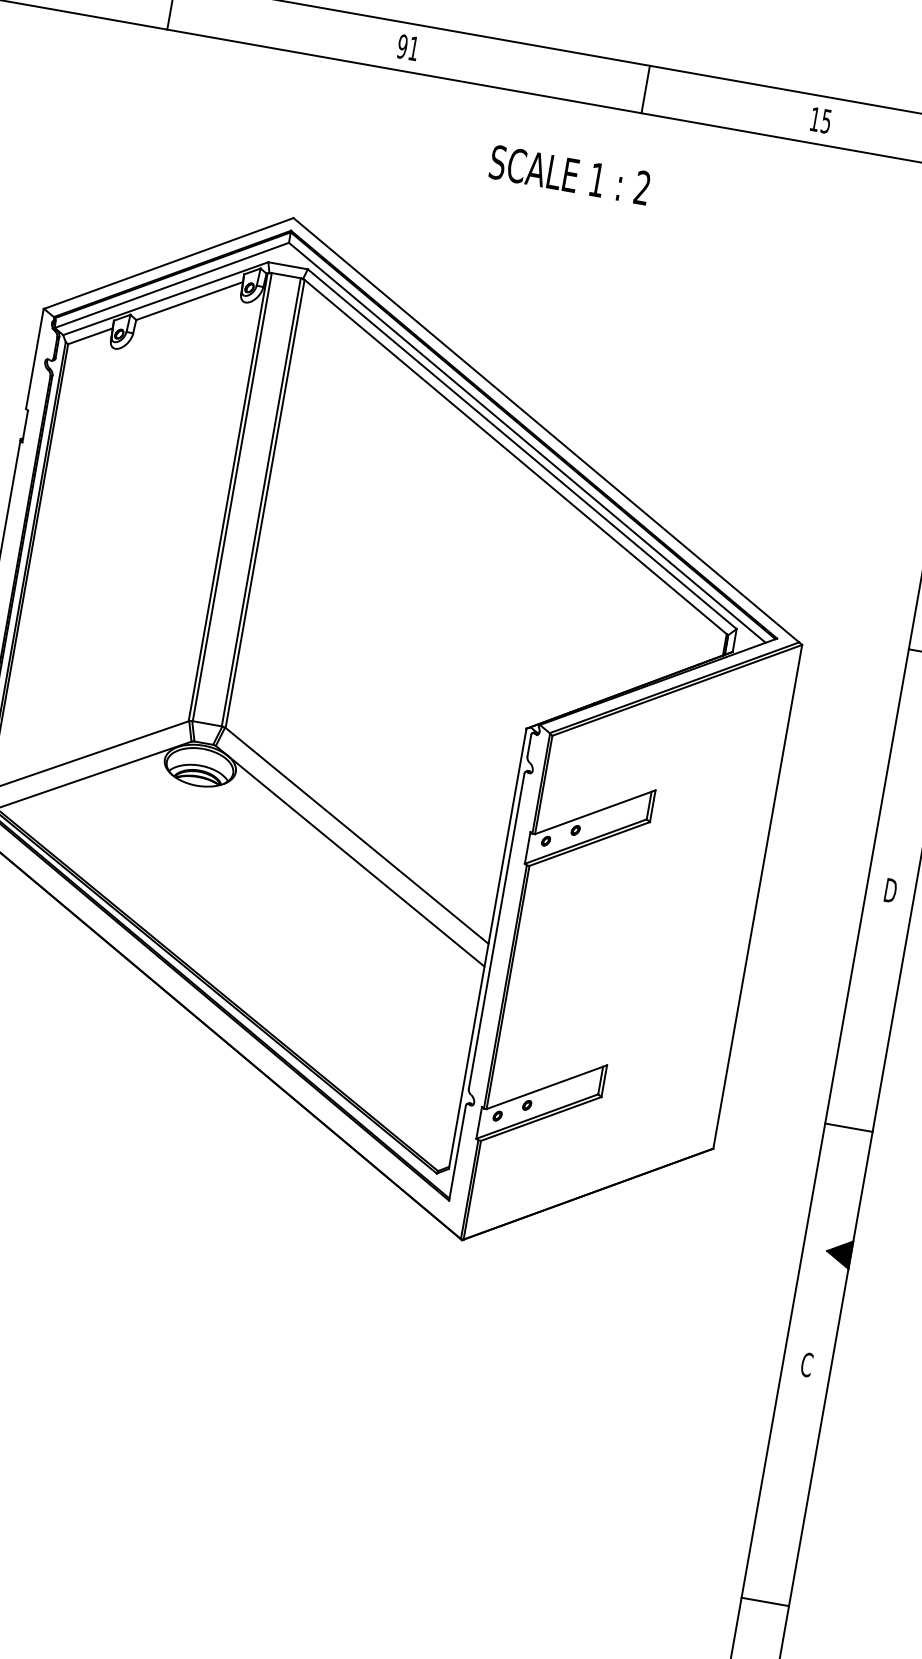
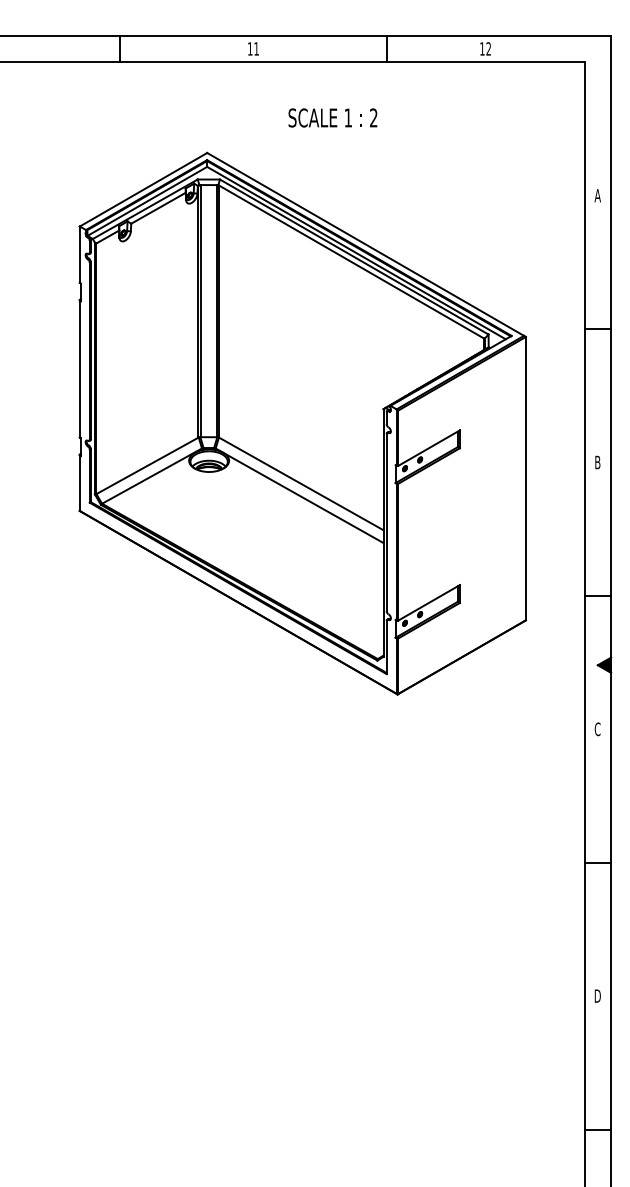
text: (401, 45) -> (249, 48), 91 -> 11
text: (826, 120) -> (488, 48), 15 -> 12
text: (569, 174) -> (332, 117), moved
text: (890, 890) -> (597, 462), D -> B

